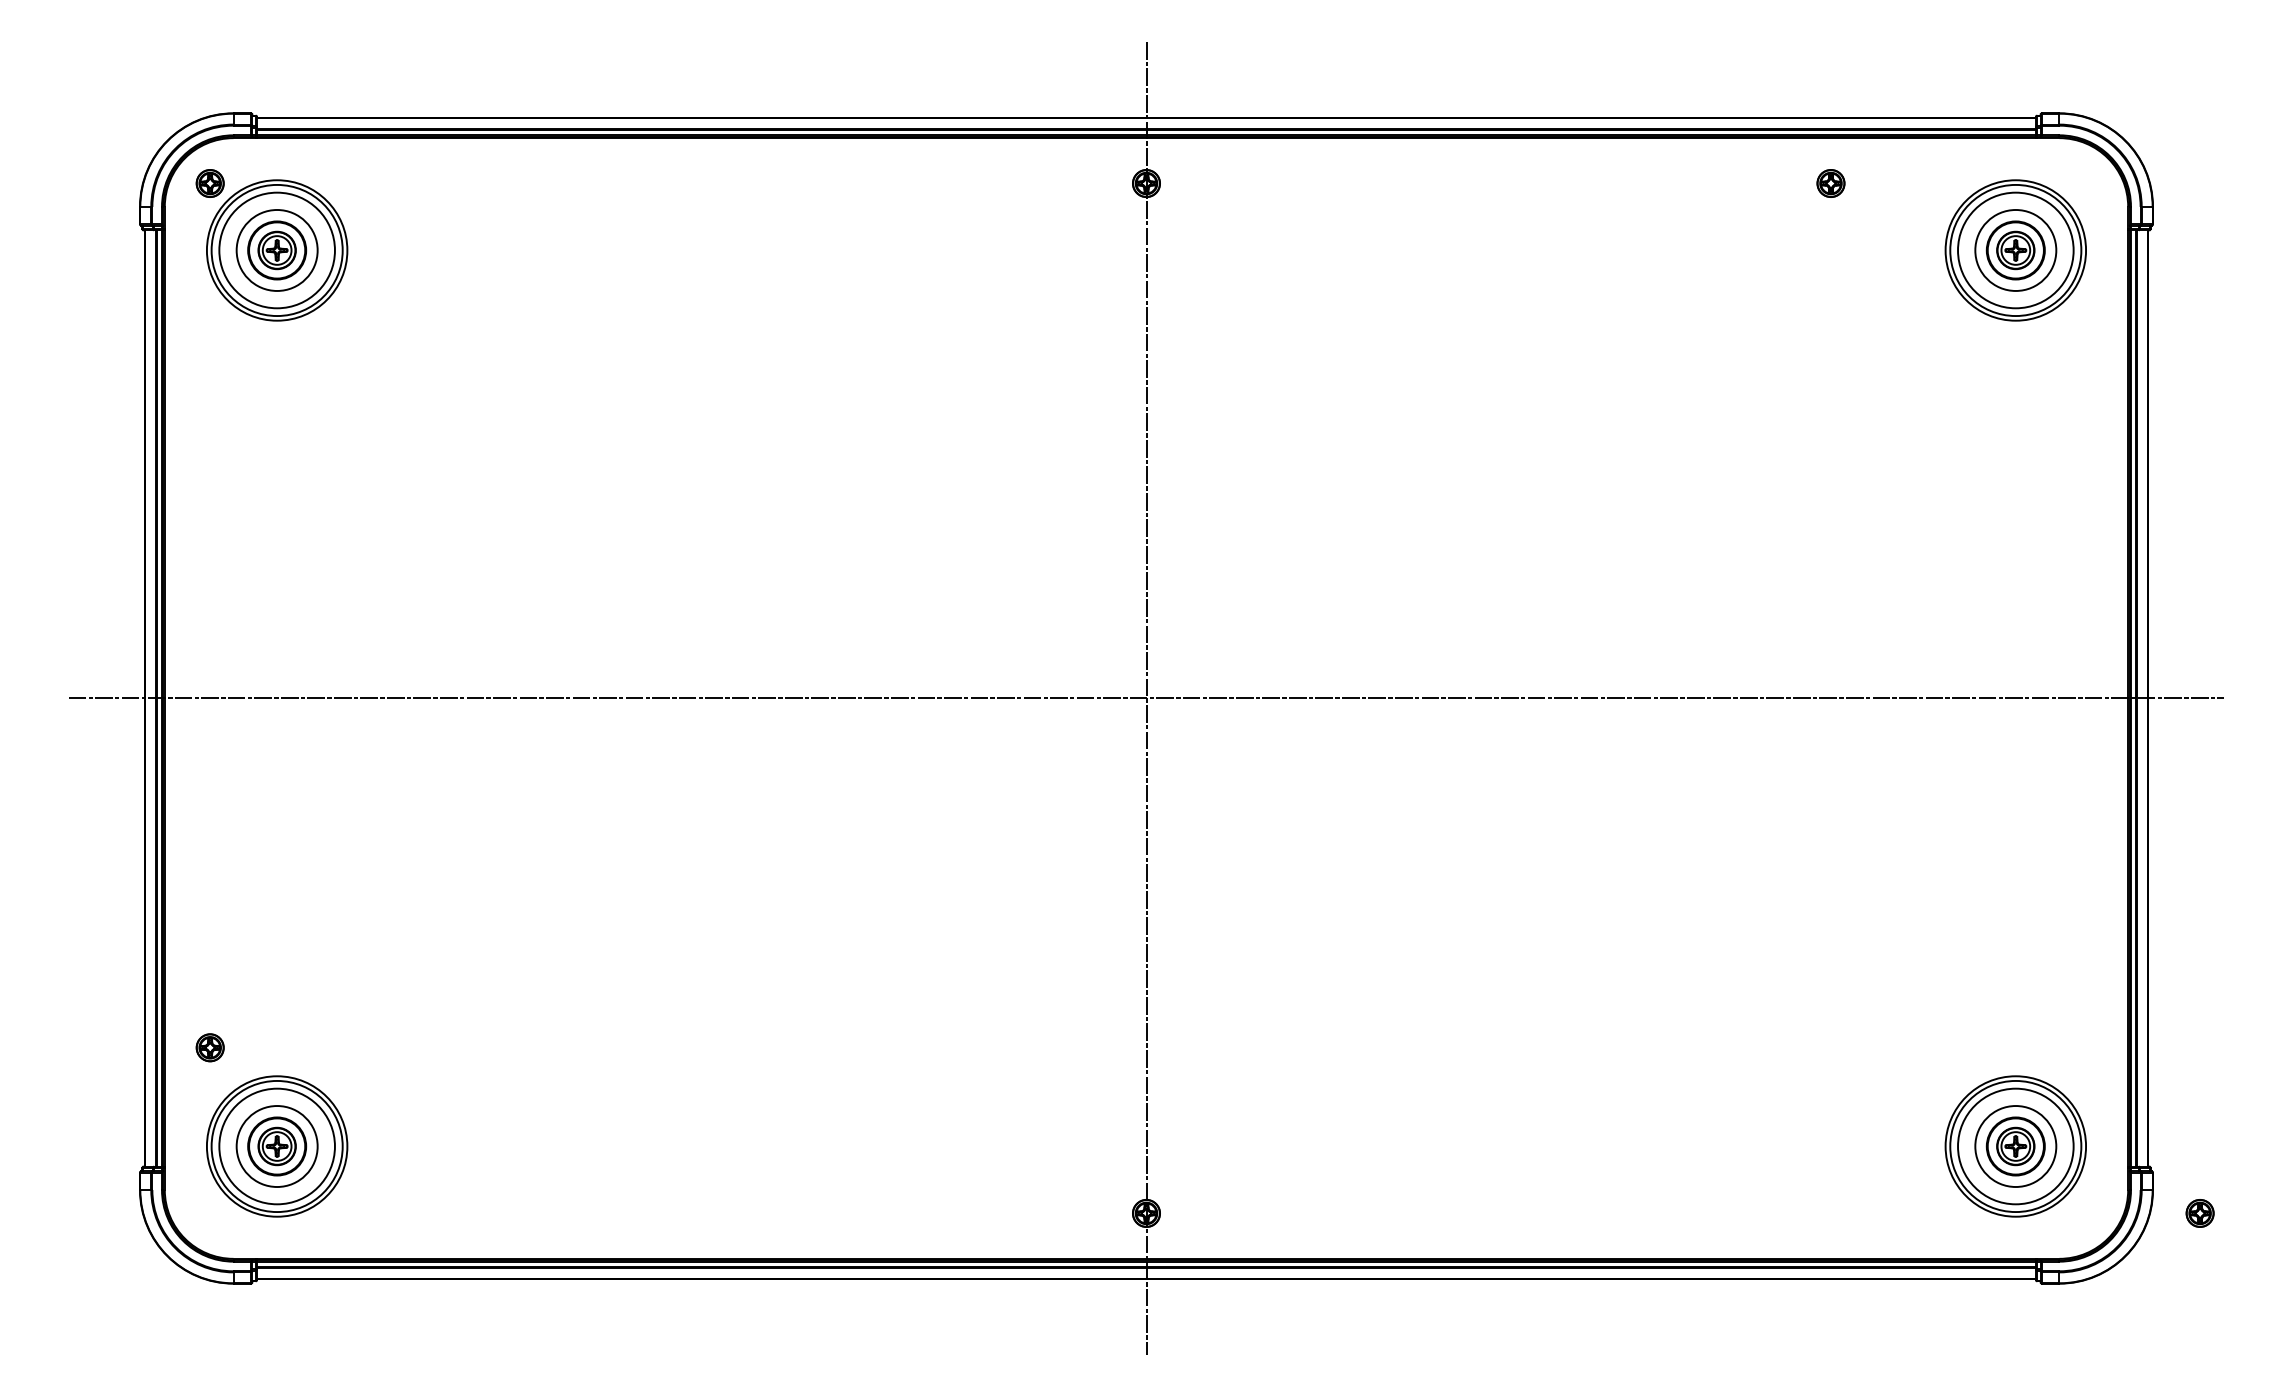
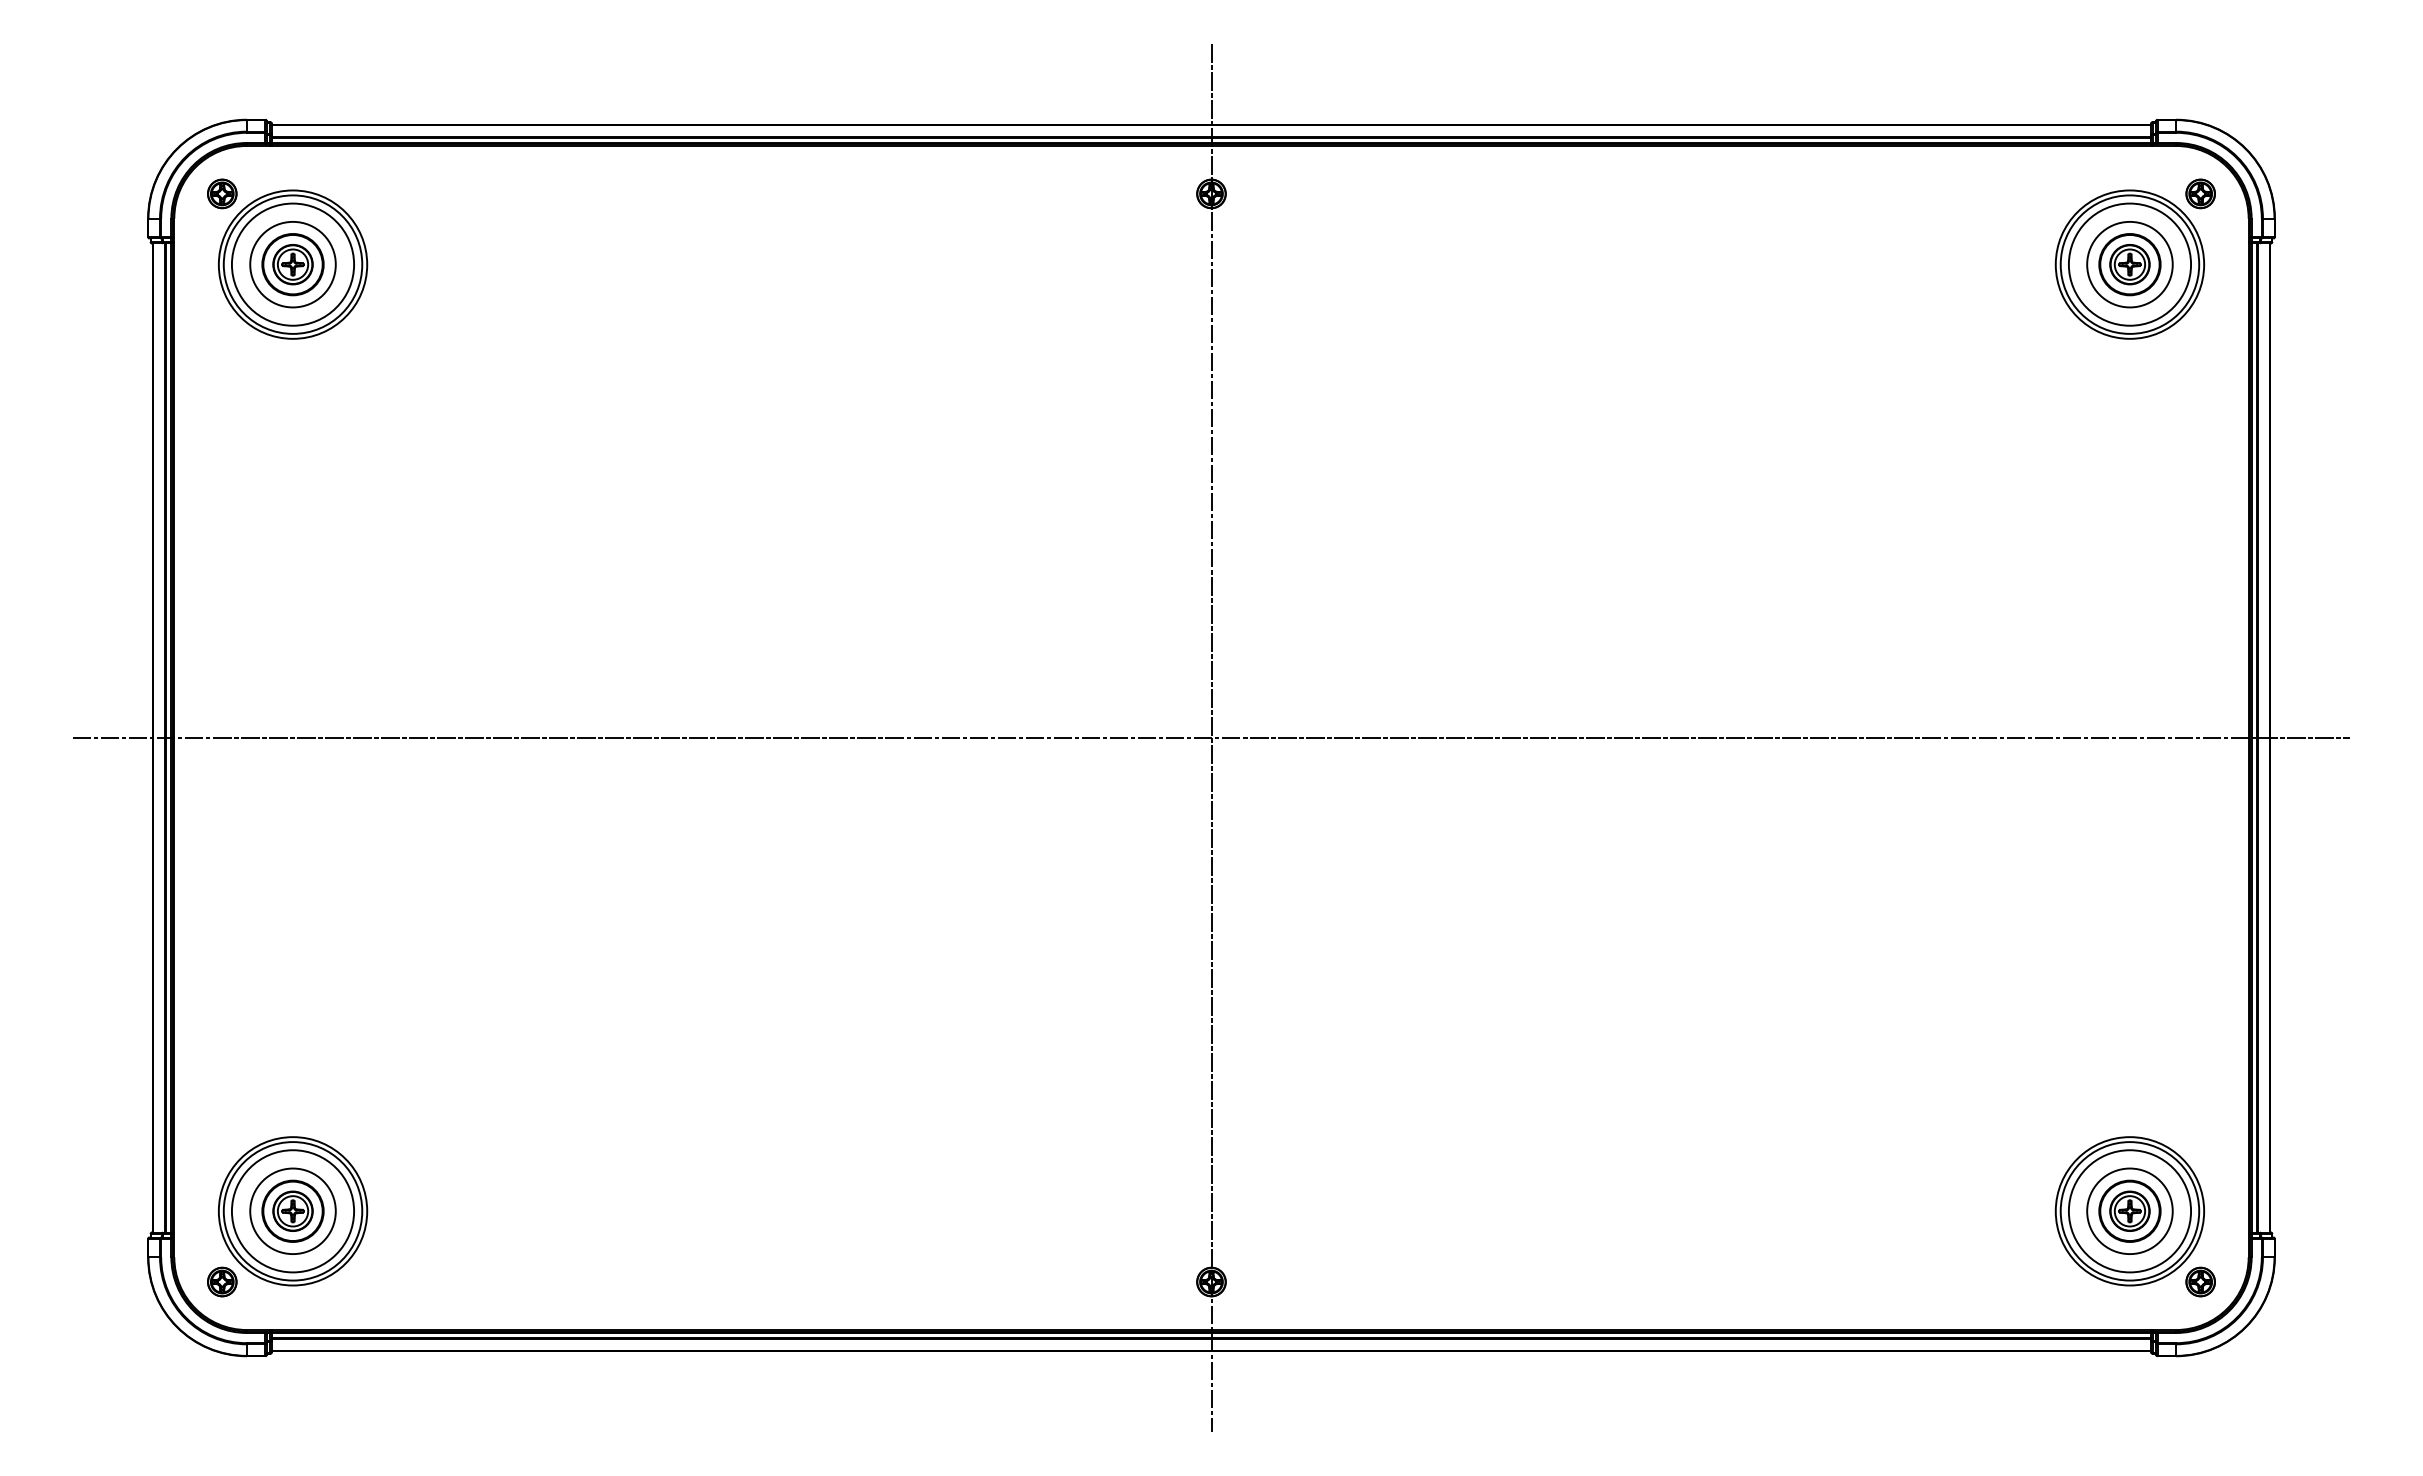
part: (1830, 183) -> (2200, 193), moved
part: (210, 1047) -> (222, 1281), moved
part: (2199, 1212) -> (2200, 1281), moved

